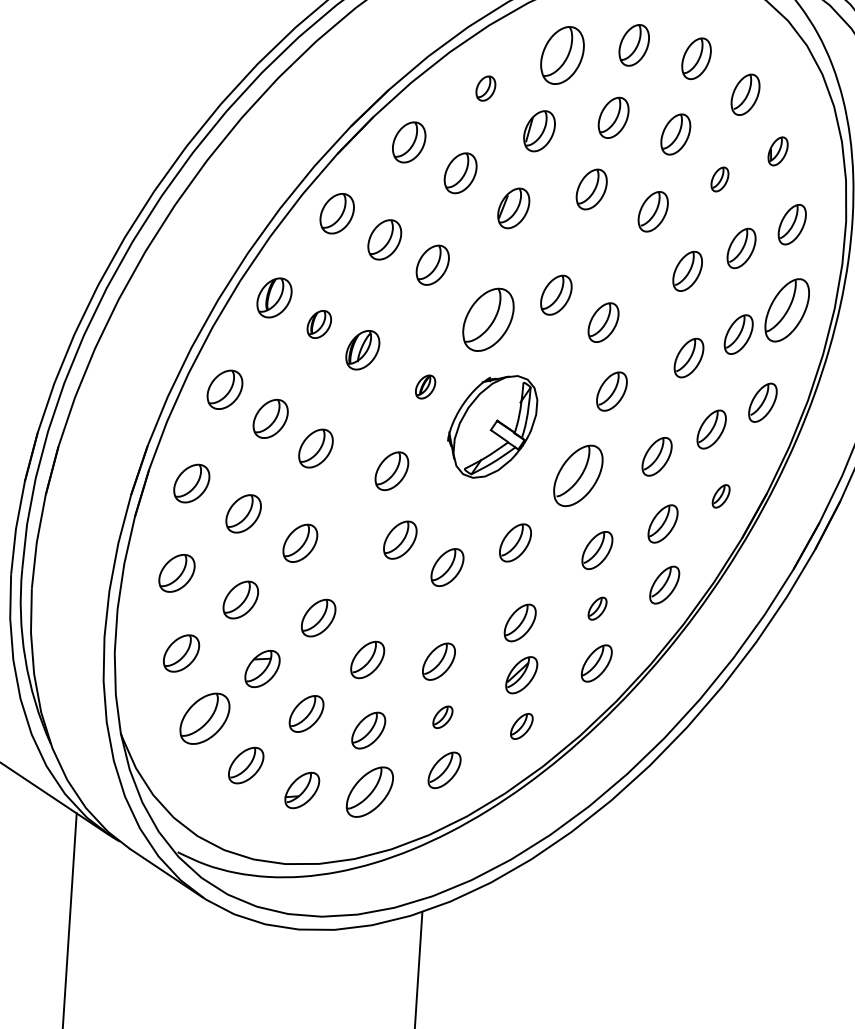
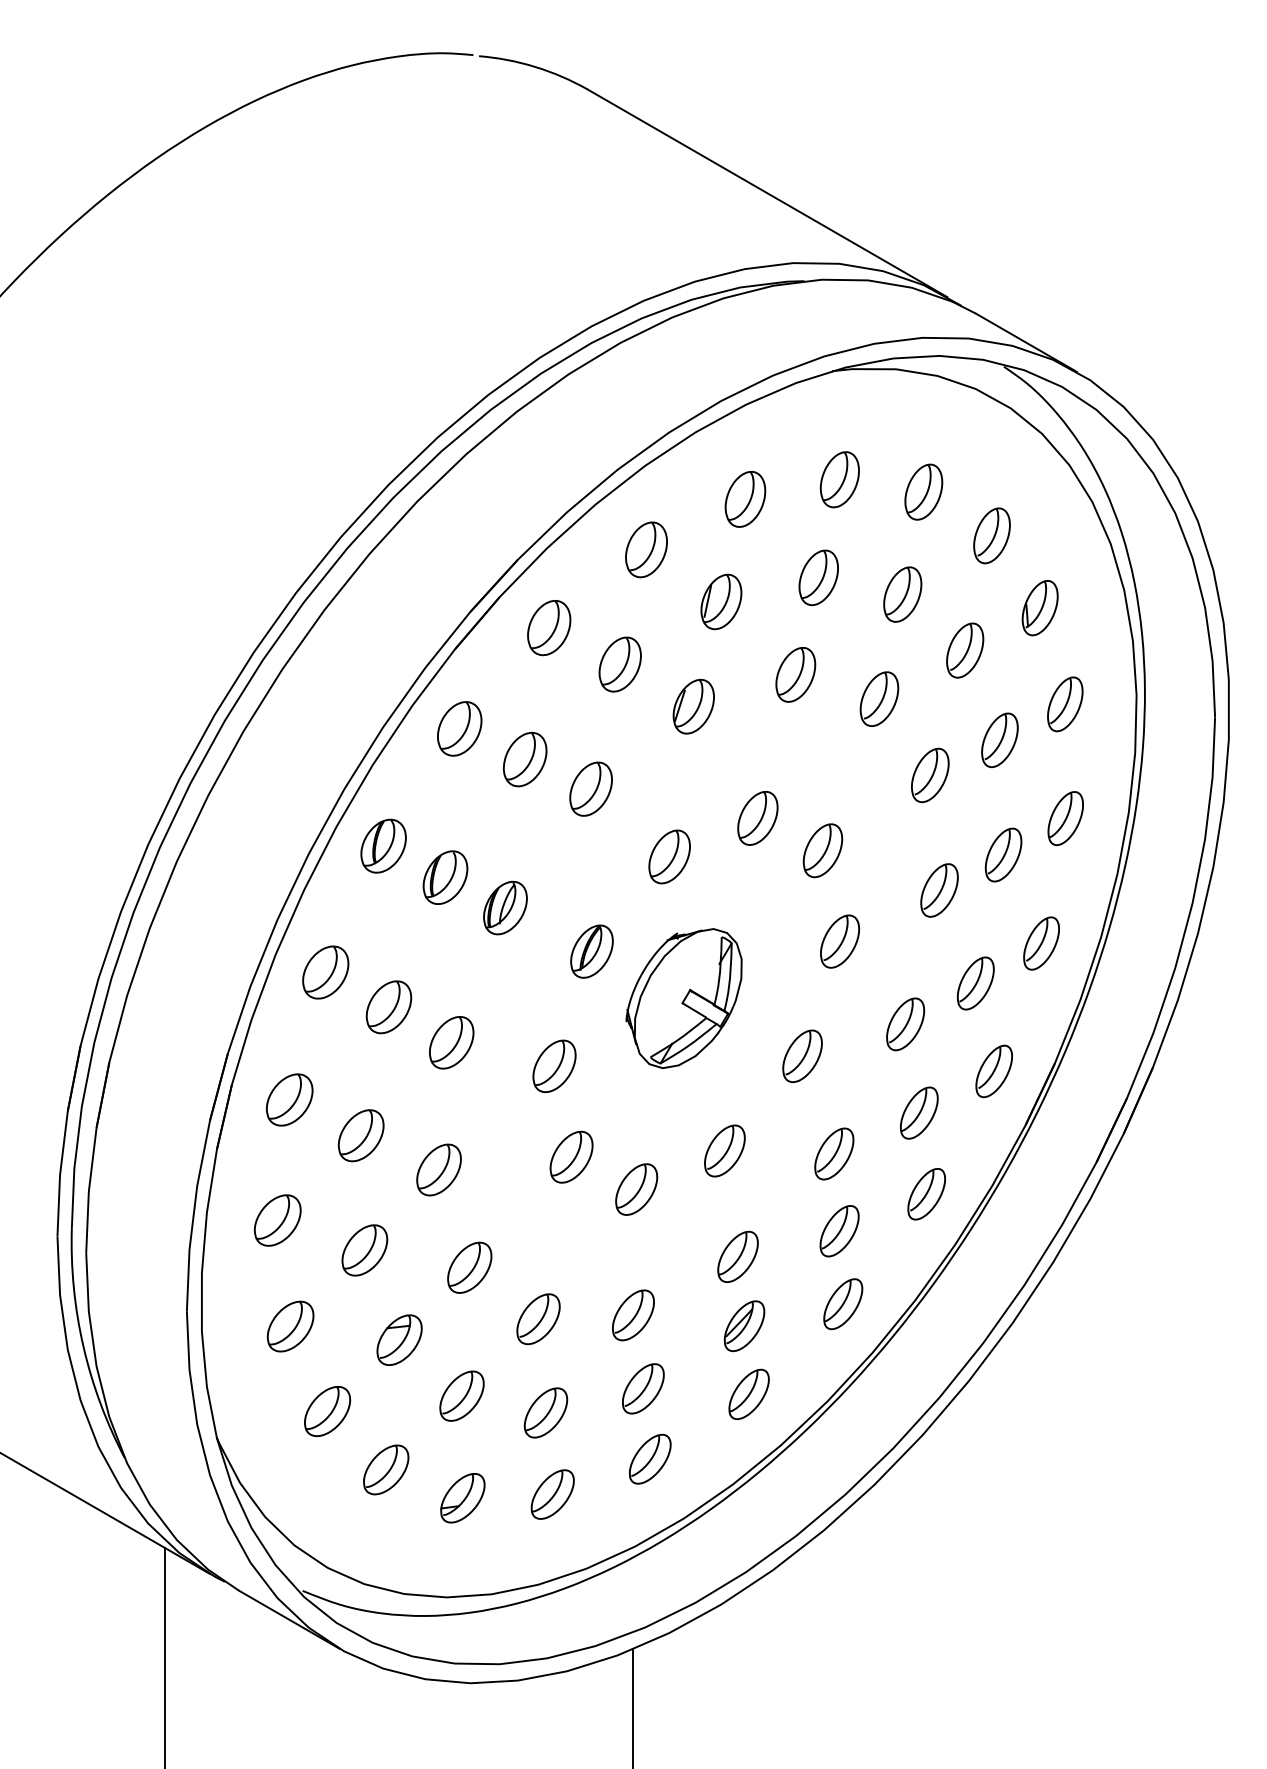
part: (562, 55) -> (745, 499), size x0.71
part: (485, 88) -> (646, 549), size x1.67
part: (777, 151) -> (1039, 608), size x1.43
part: (720, 179) -> (965, 650), size x1.67
part: (786, 310) -> (1065, 818), size x0.62
part: (488, 319) -> (669, 856), size x0.62
part: (319, 324) -> (445, 877), size x1.43
part: (425, 386) -> (591, 951), size x1.67
part: (578, 475) -> (802, 1055), size x0.62
part: (720, 496) -> (993, 1071), size x1.67
part: (597, 608) -> (839, 1231), size x1.67
part: (442, 717) -> (643, 1388), size x1.67
part: (205, 718) -> (327, 1411), size x0.71
part: (521, 725) -> (748, 1393), size x1.43
part: (369, 792) -> (552, 1494), size x0.71

